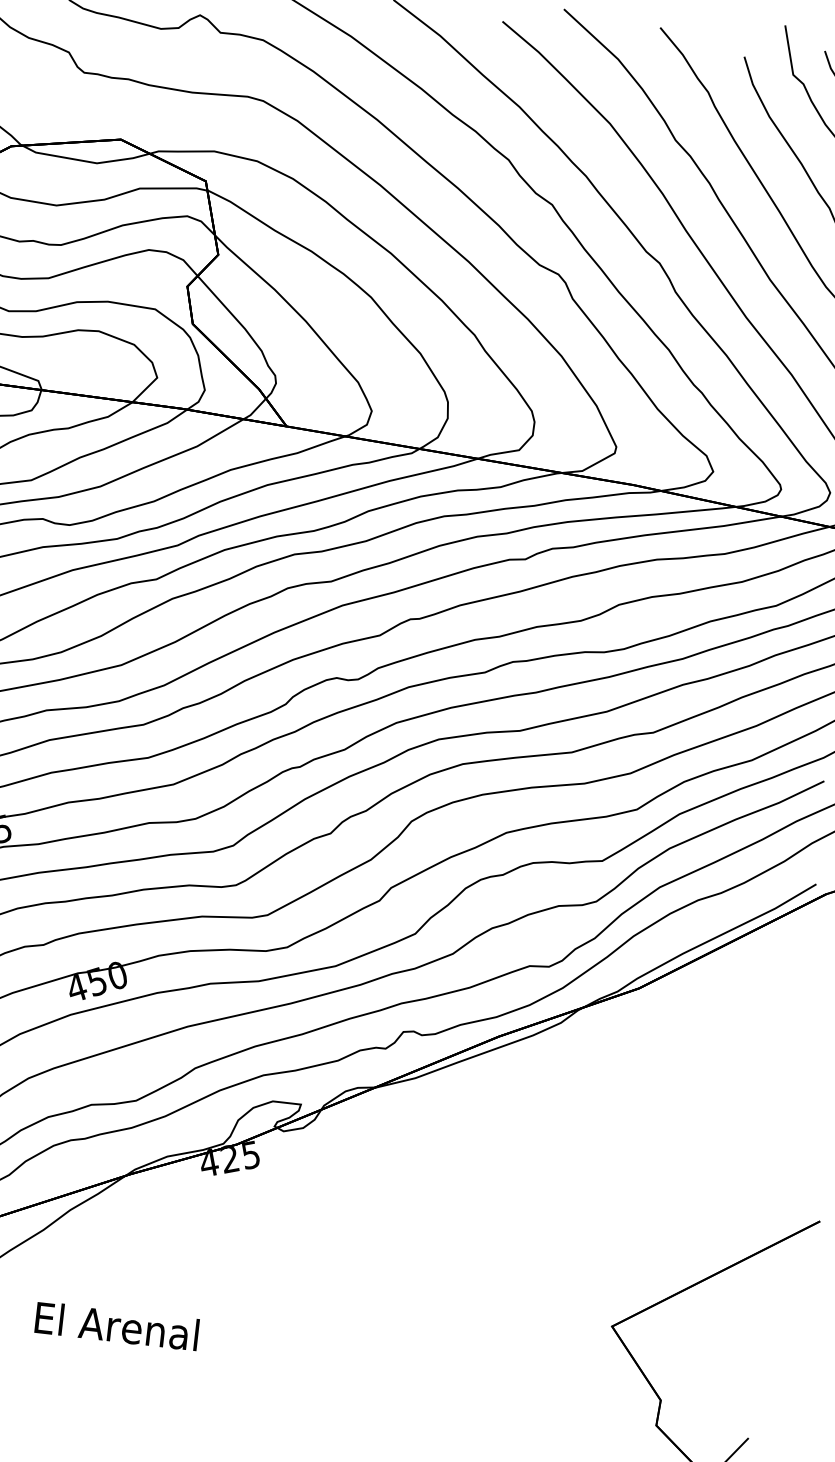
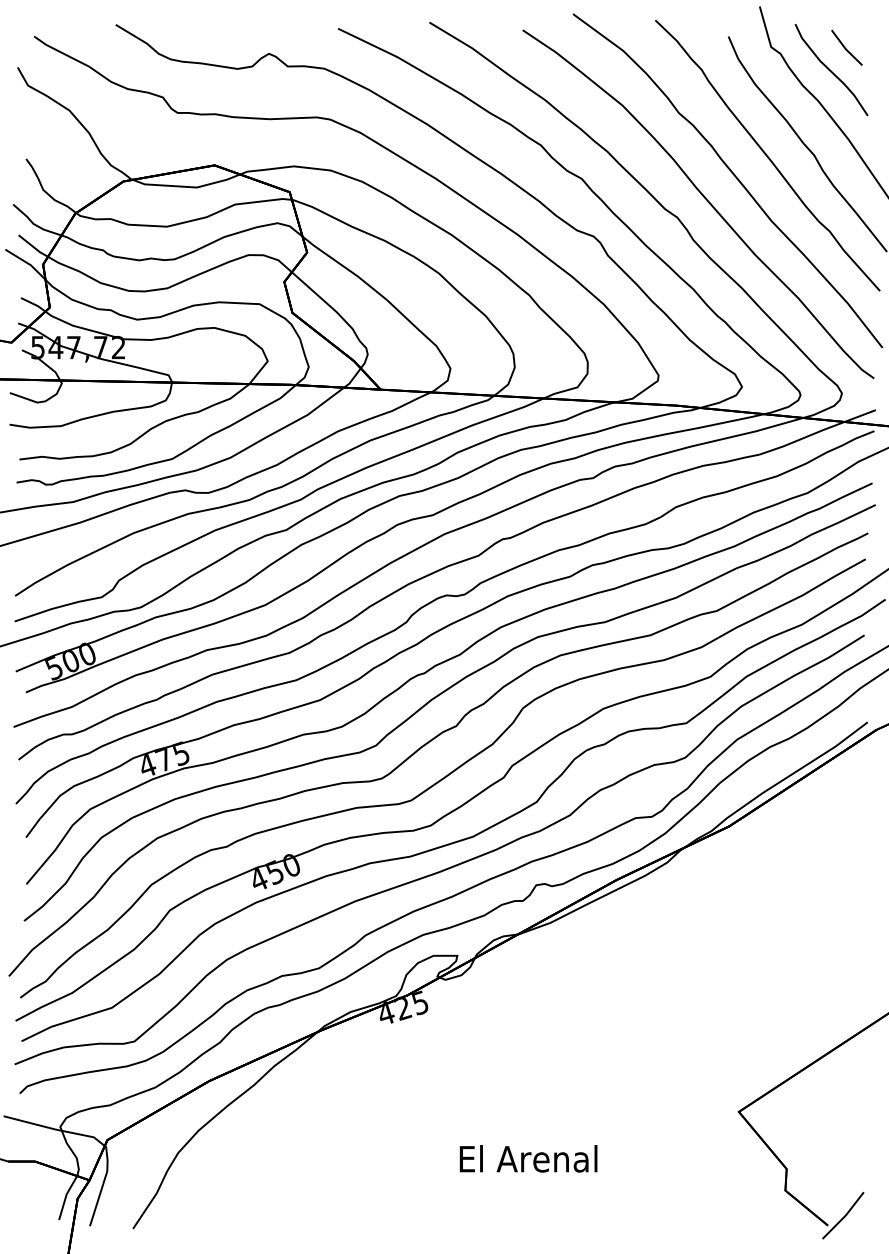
text: (117, 1325) -> (528, 1158), moved

